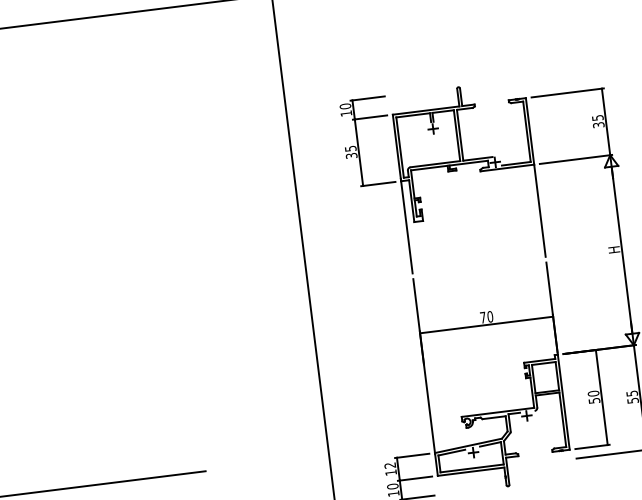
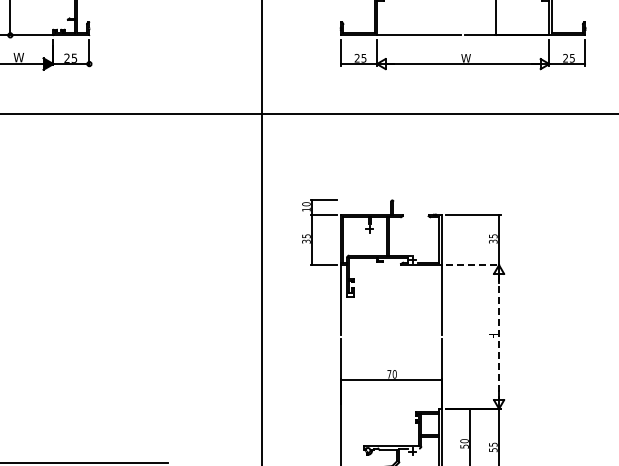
line: (576, 159) -> (473, 265), solid -> dashed
line: (622, 250) -> (499, 337), solid -> dashed

